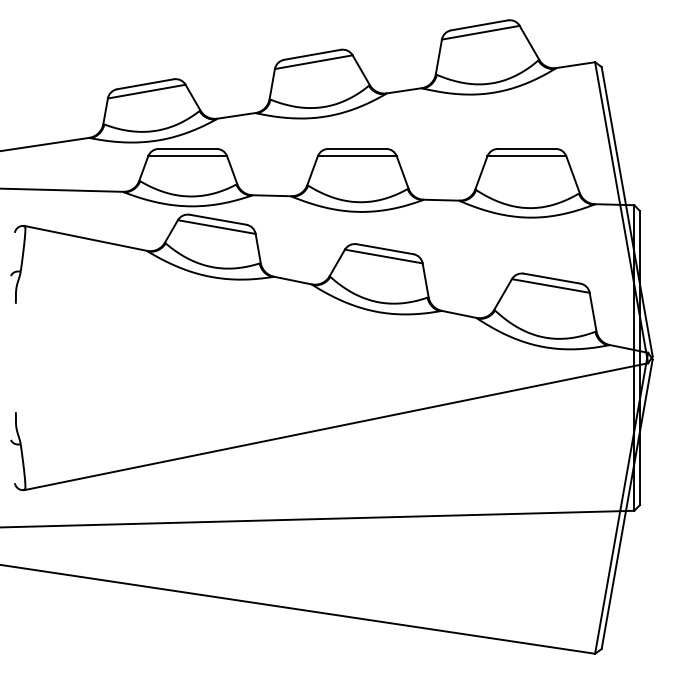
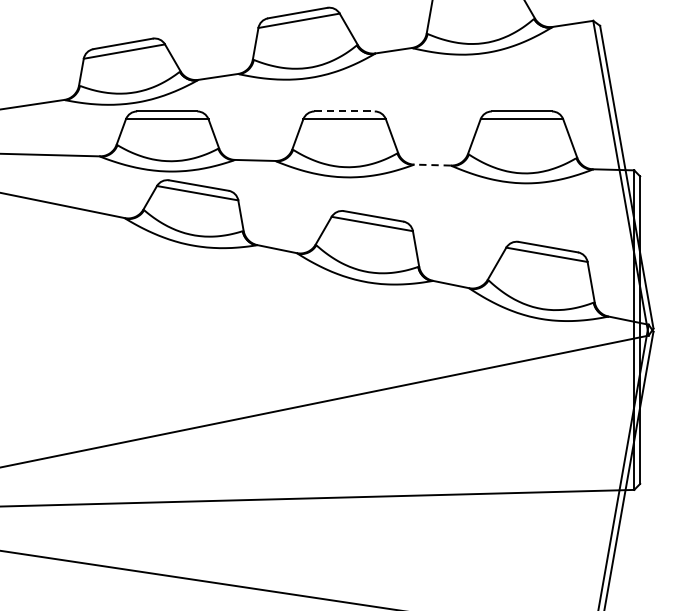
line: (357, 148) -> (344, 111), solid -> dashed
line: (440, 200) -> (431, 165), solid -> dashed

